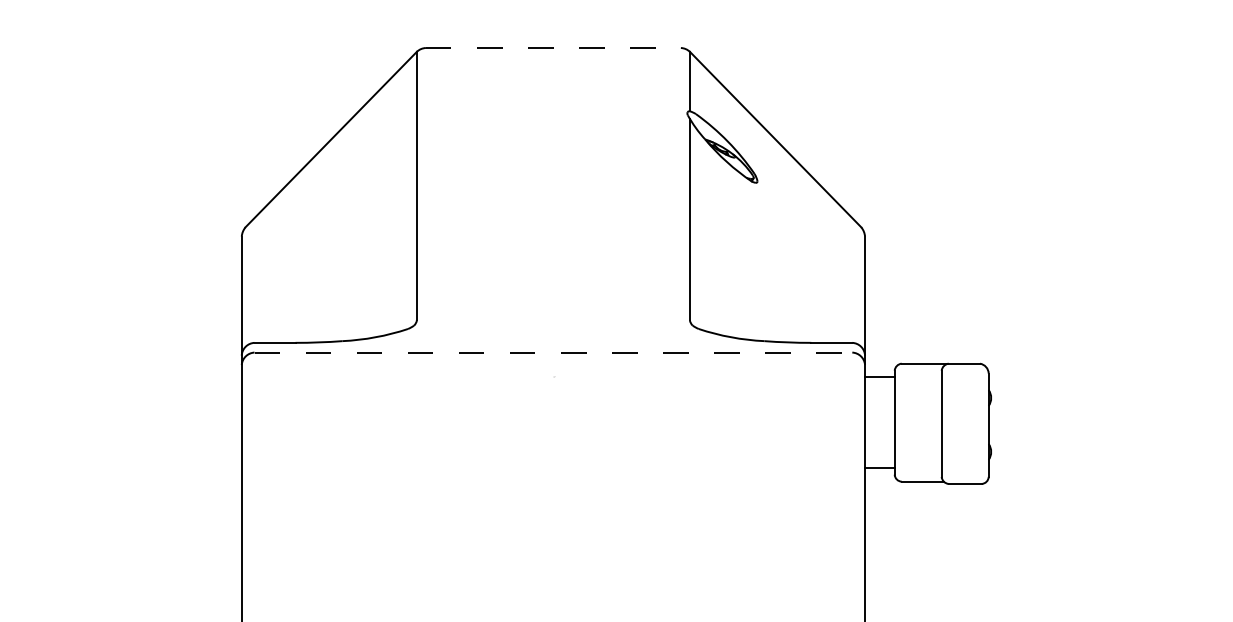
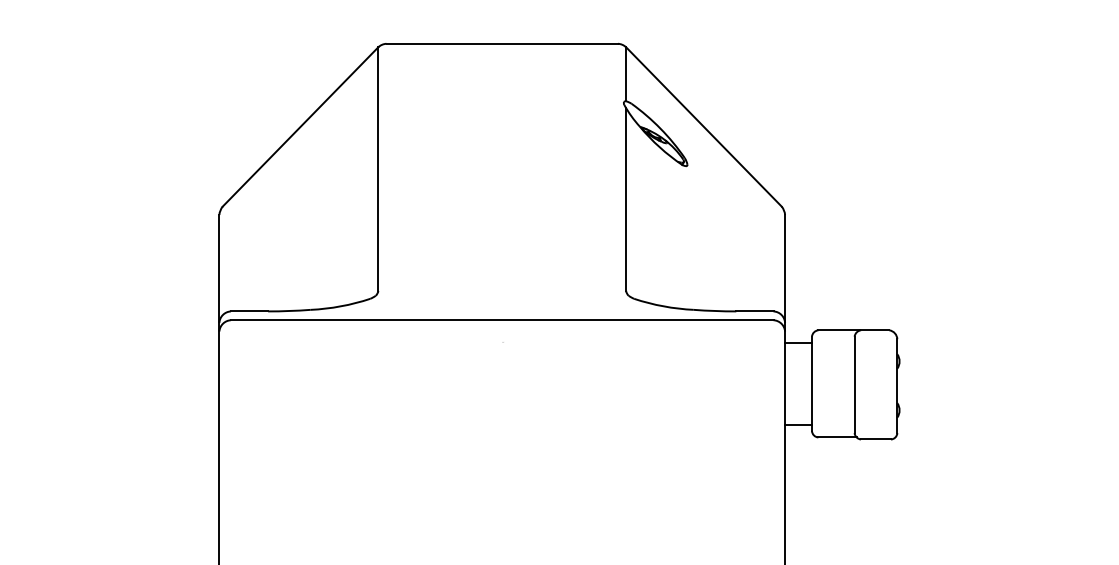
line: (553, 47) -> (502, 43), dashed -> solid
line: (553, 352) -> (502, 320), dashed -> solid

